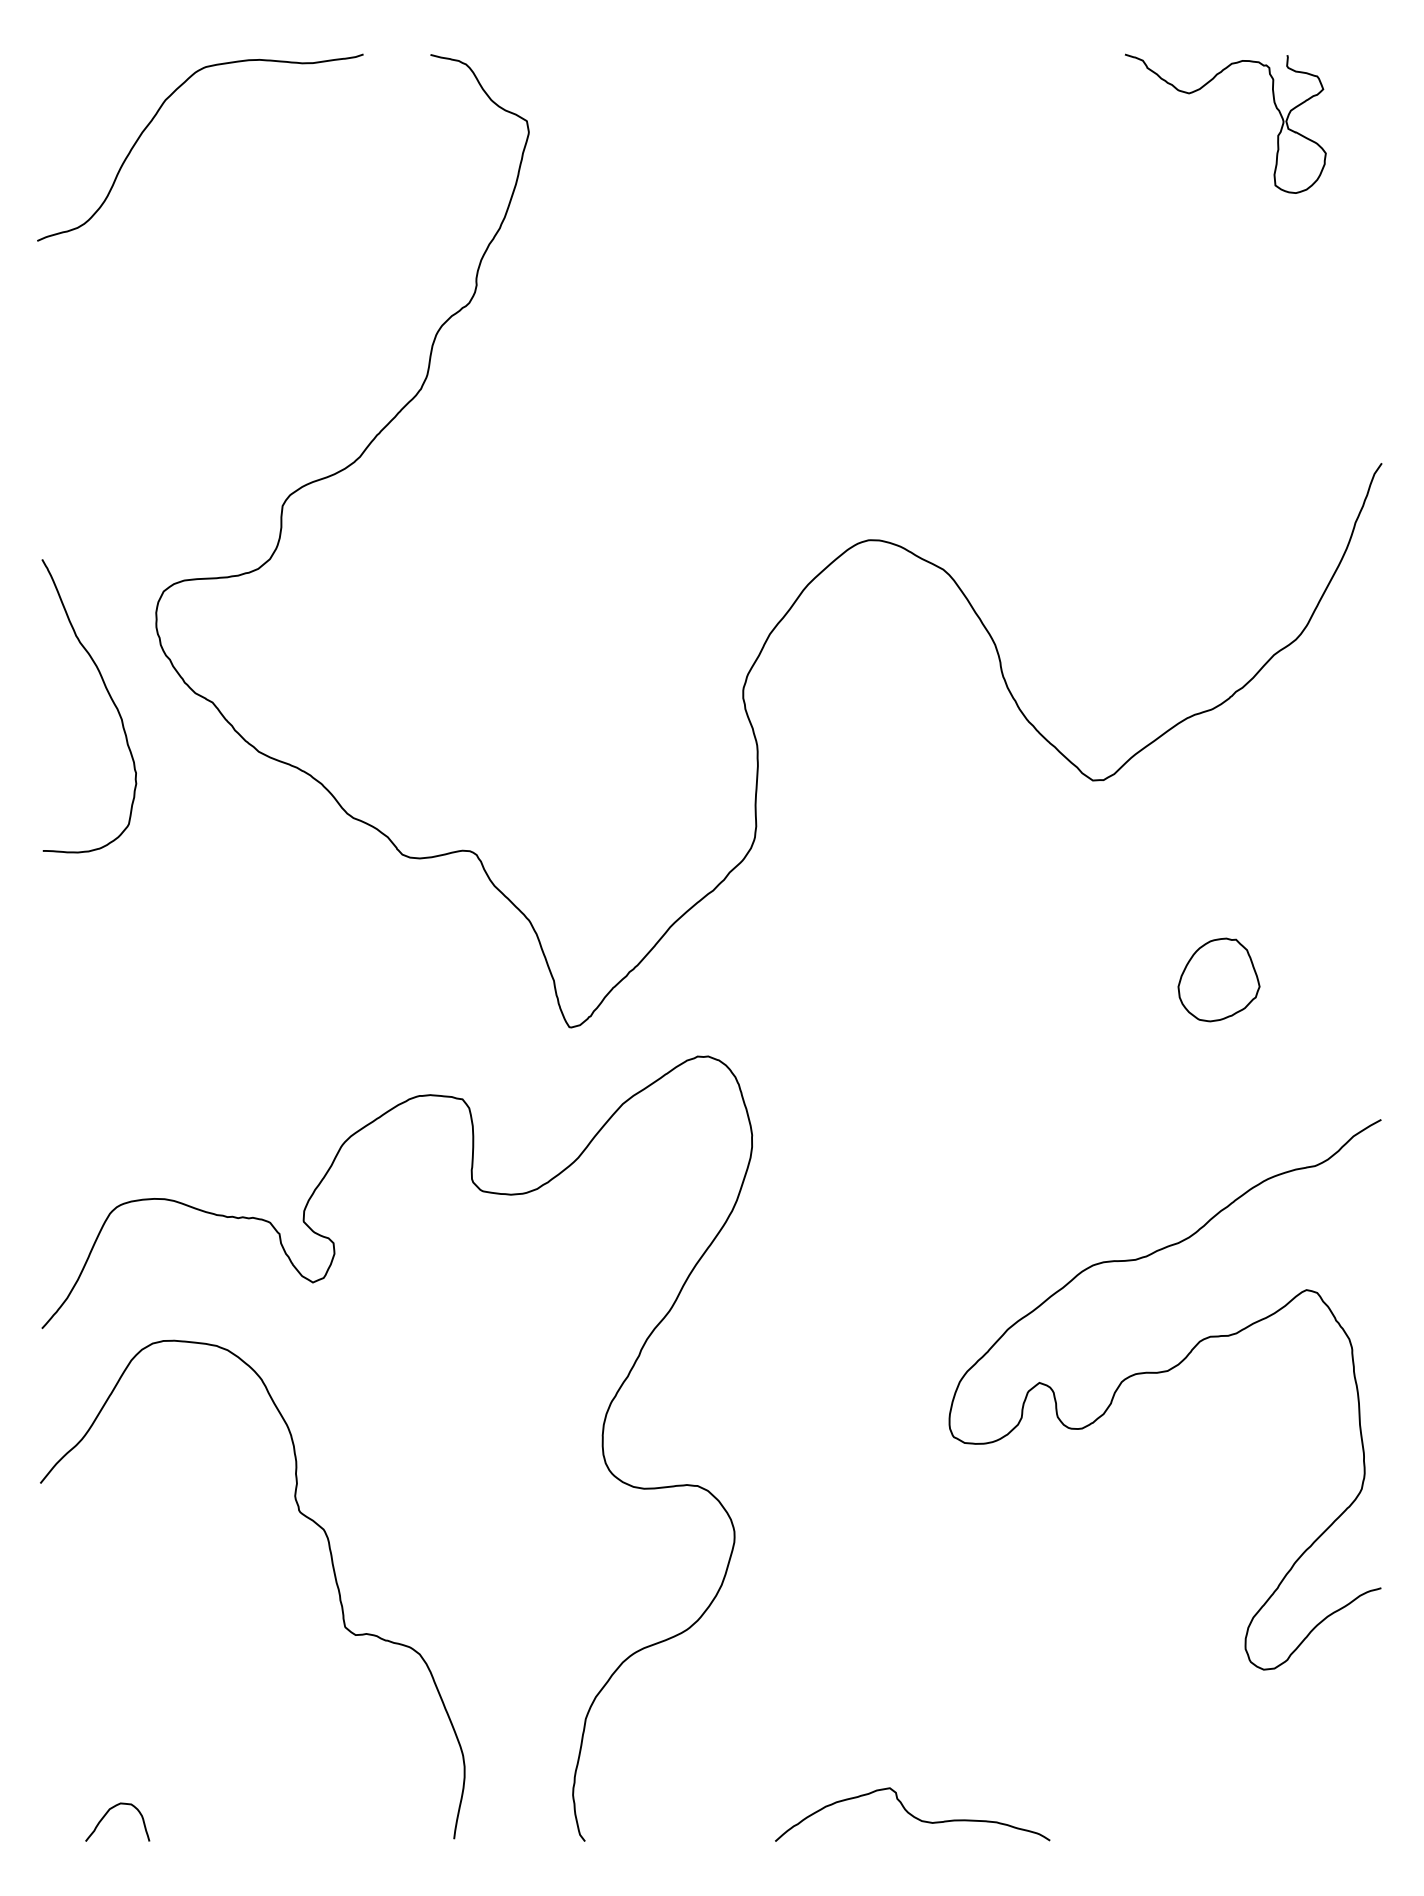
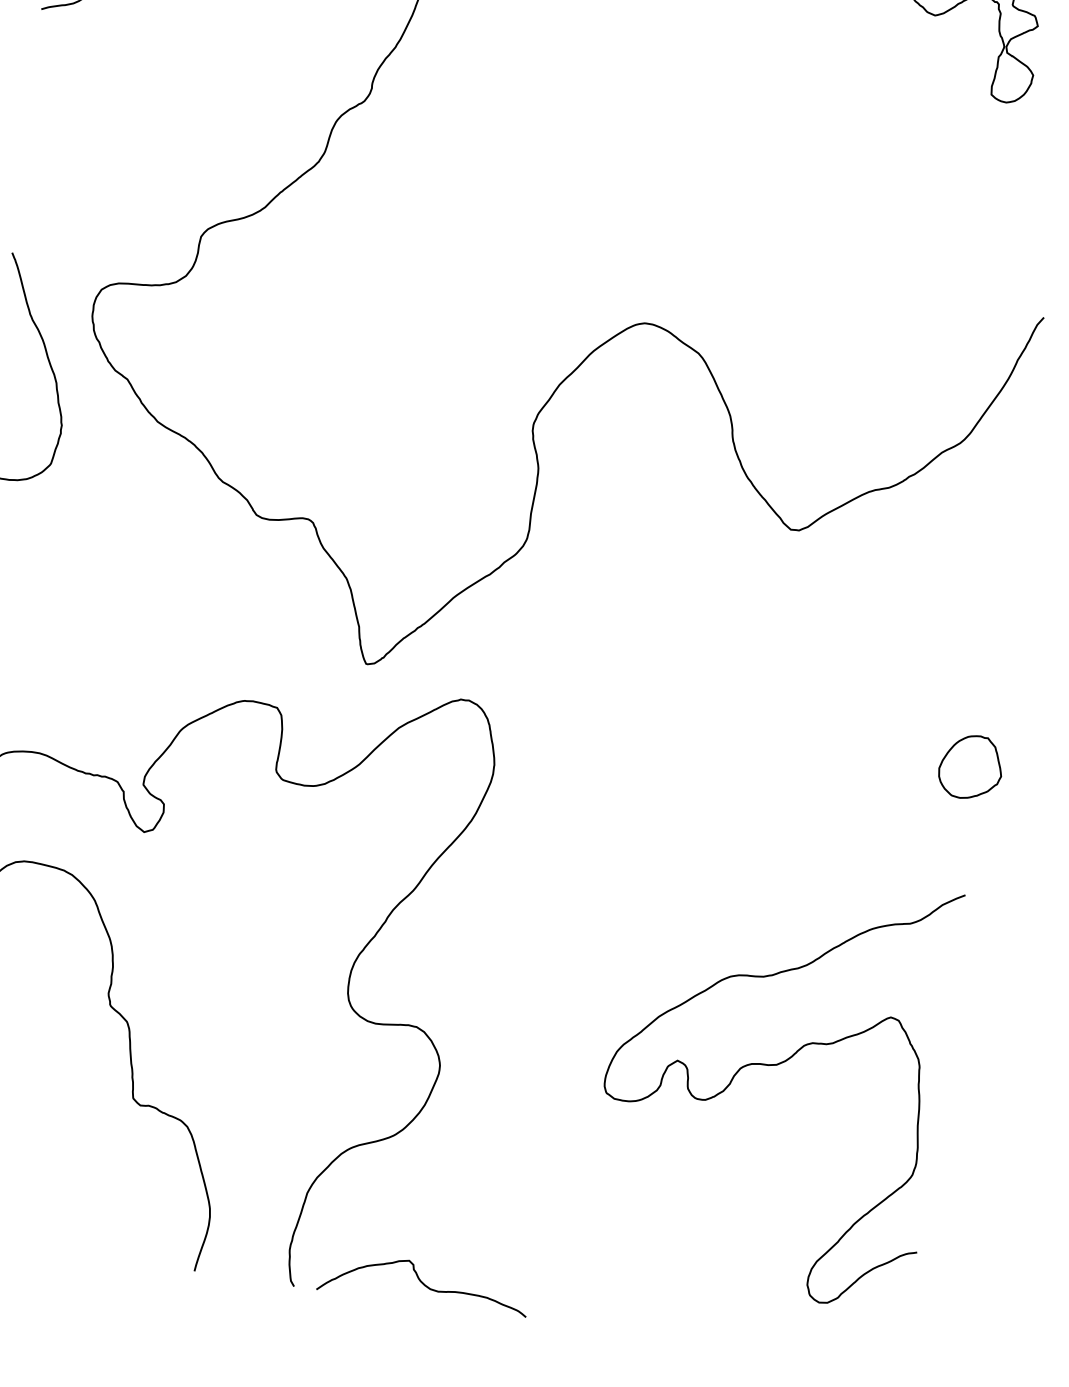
part: (1218, 979) -> (970, 766), moved
curve: (1160, 1373) -> (770, 1066), moved
curve: (912, 1814) -> (423, 1283), moved

